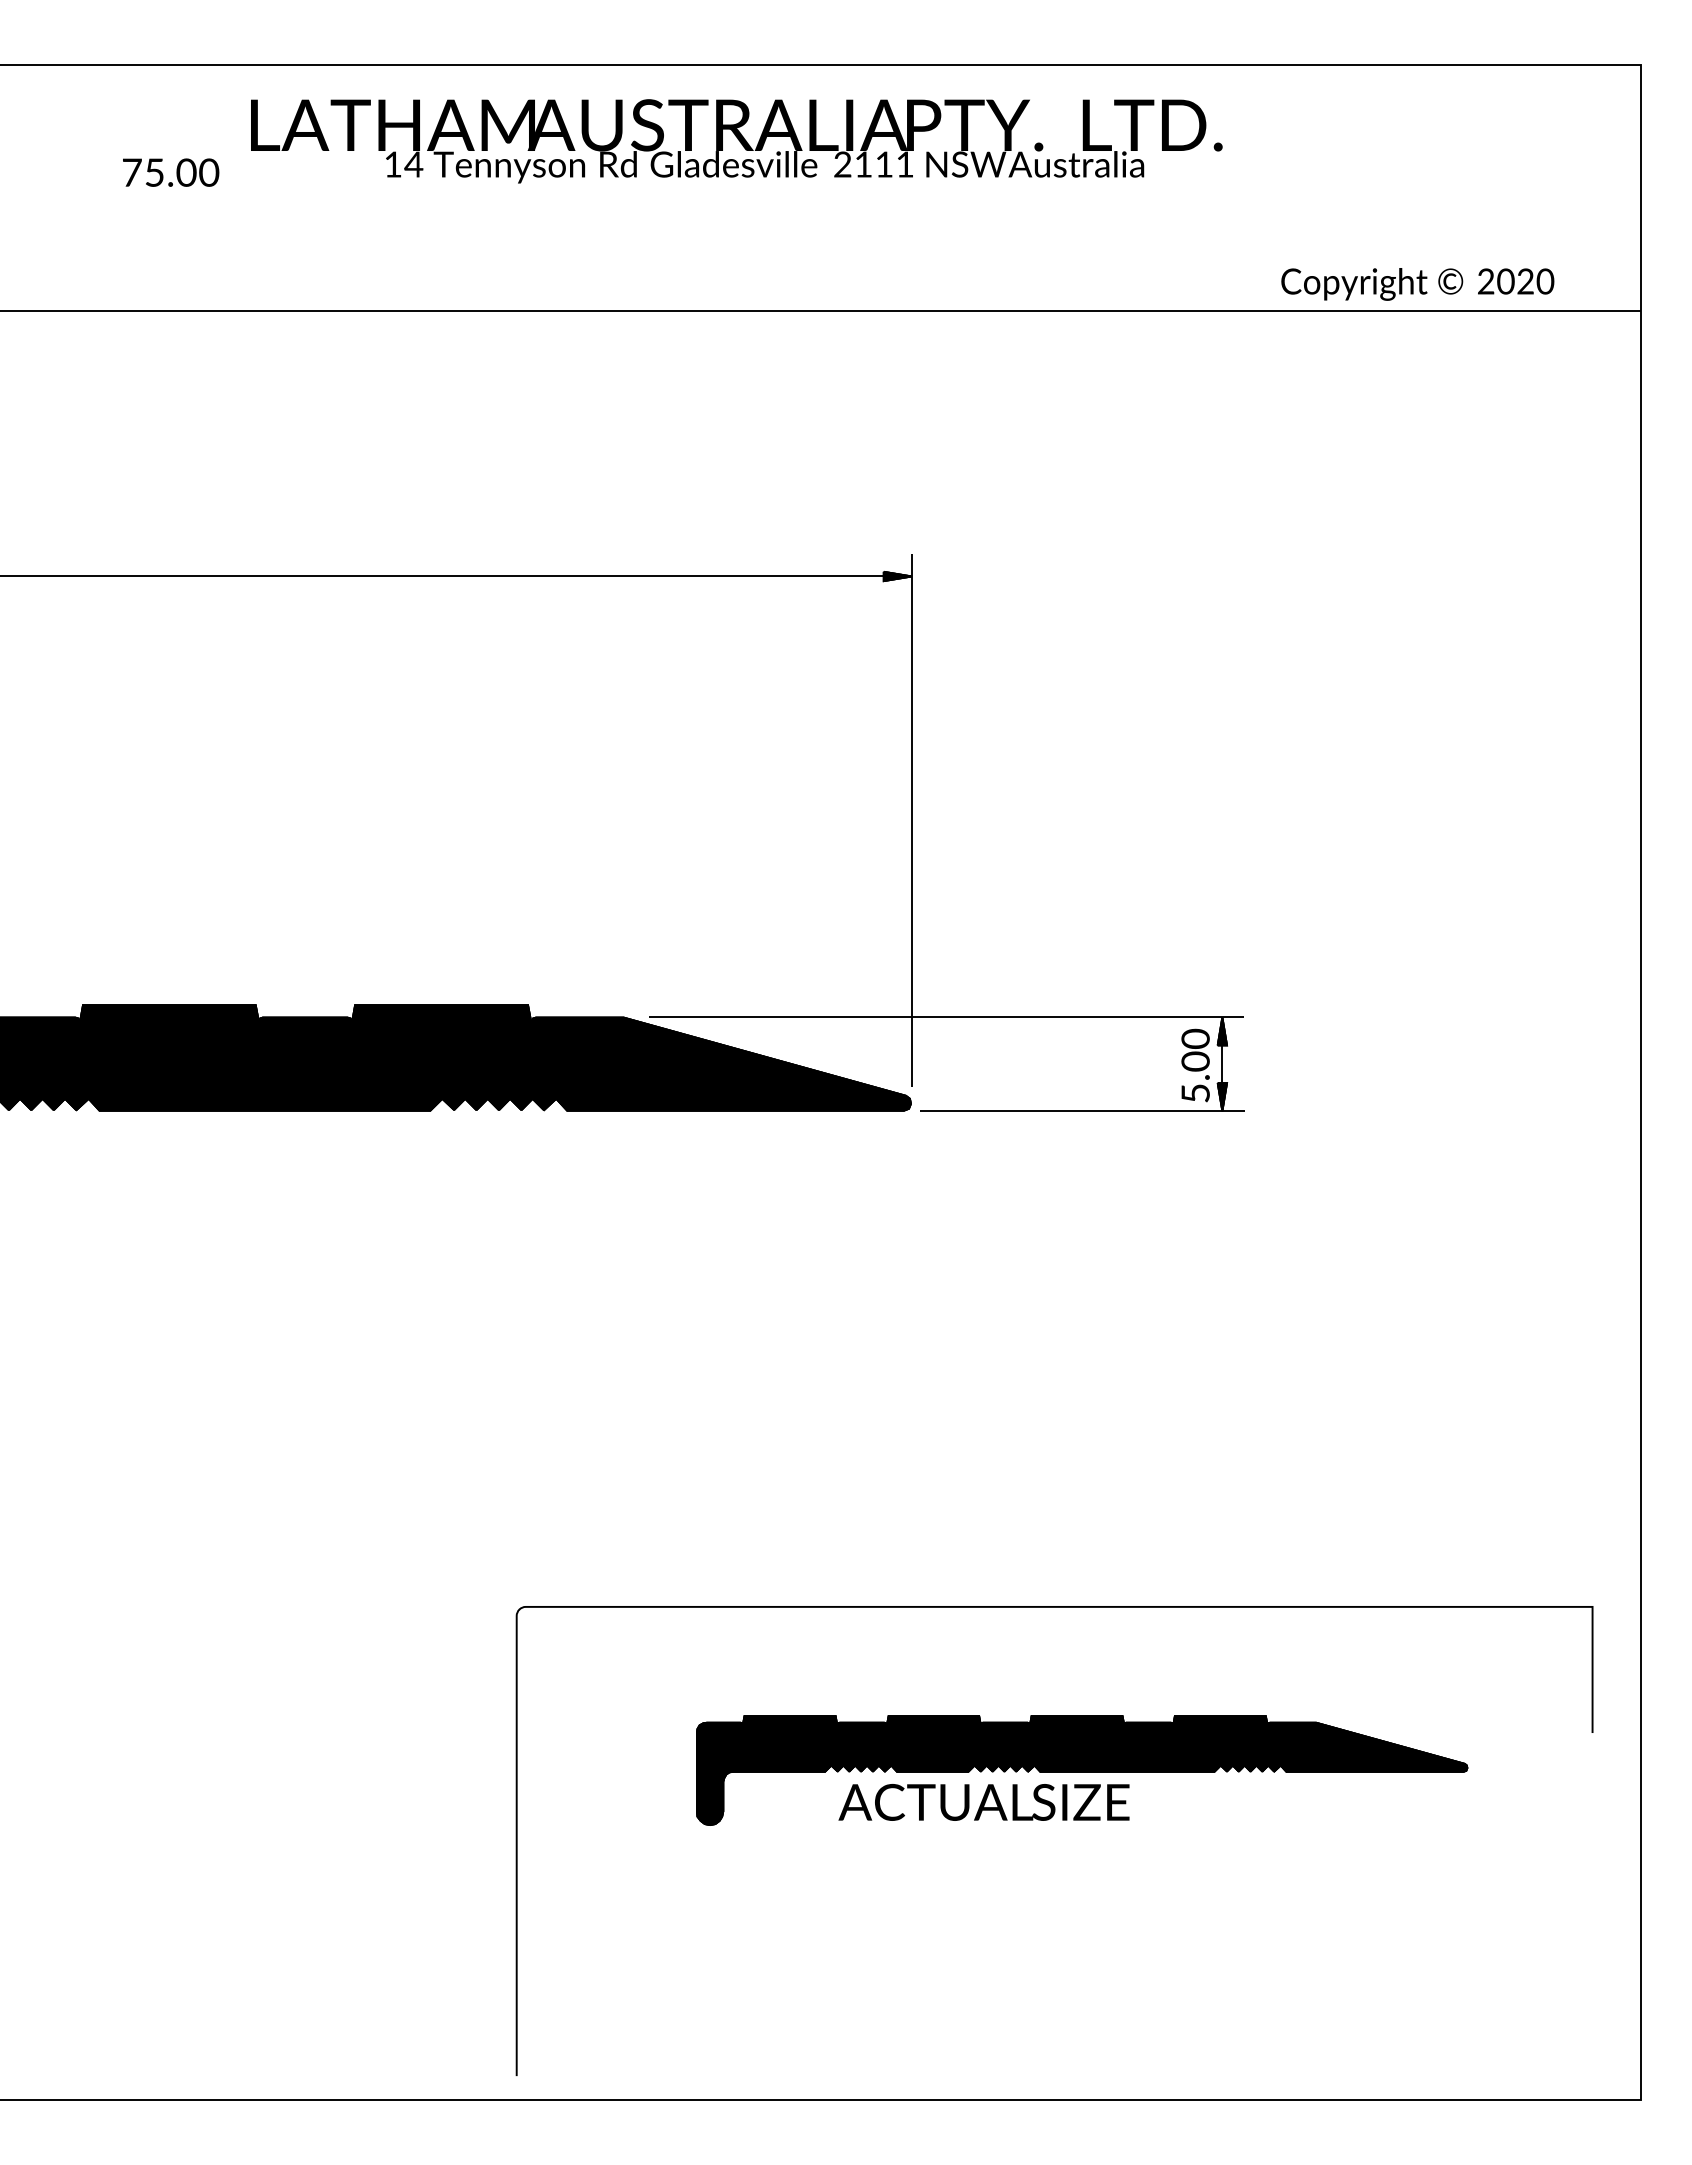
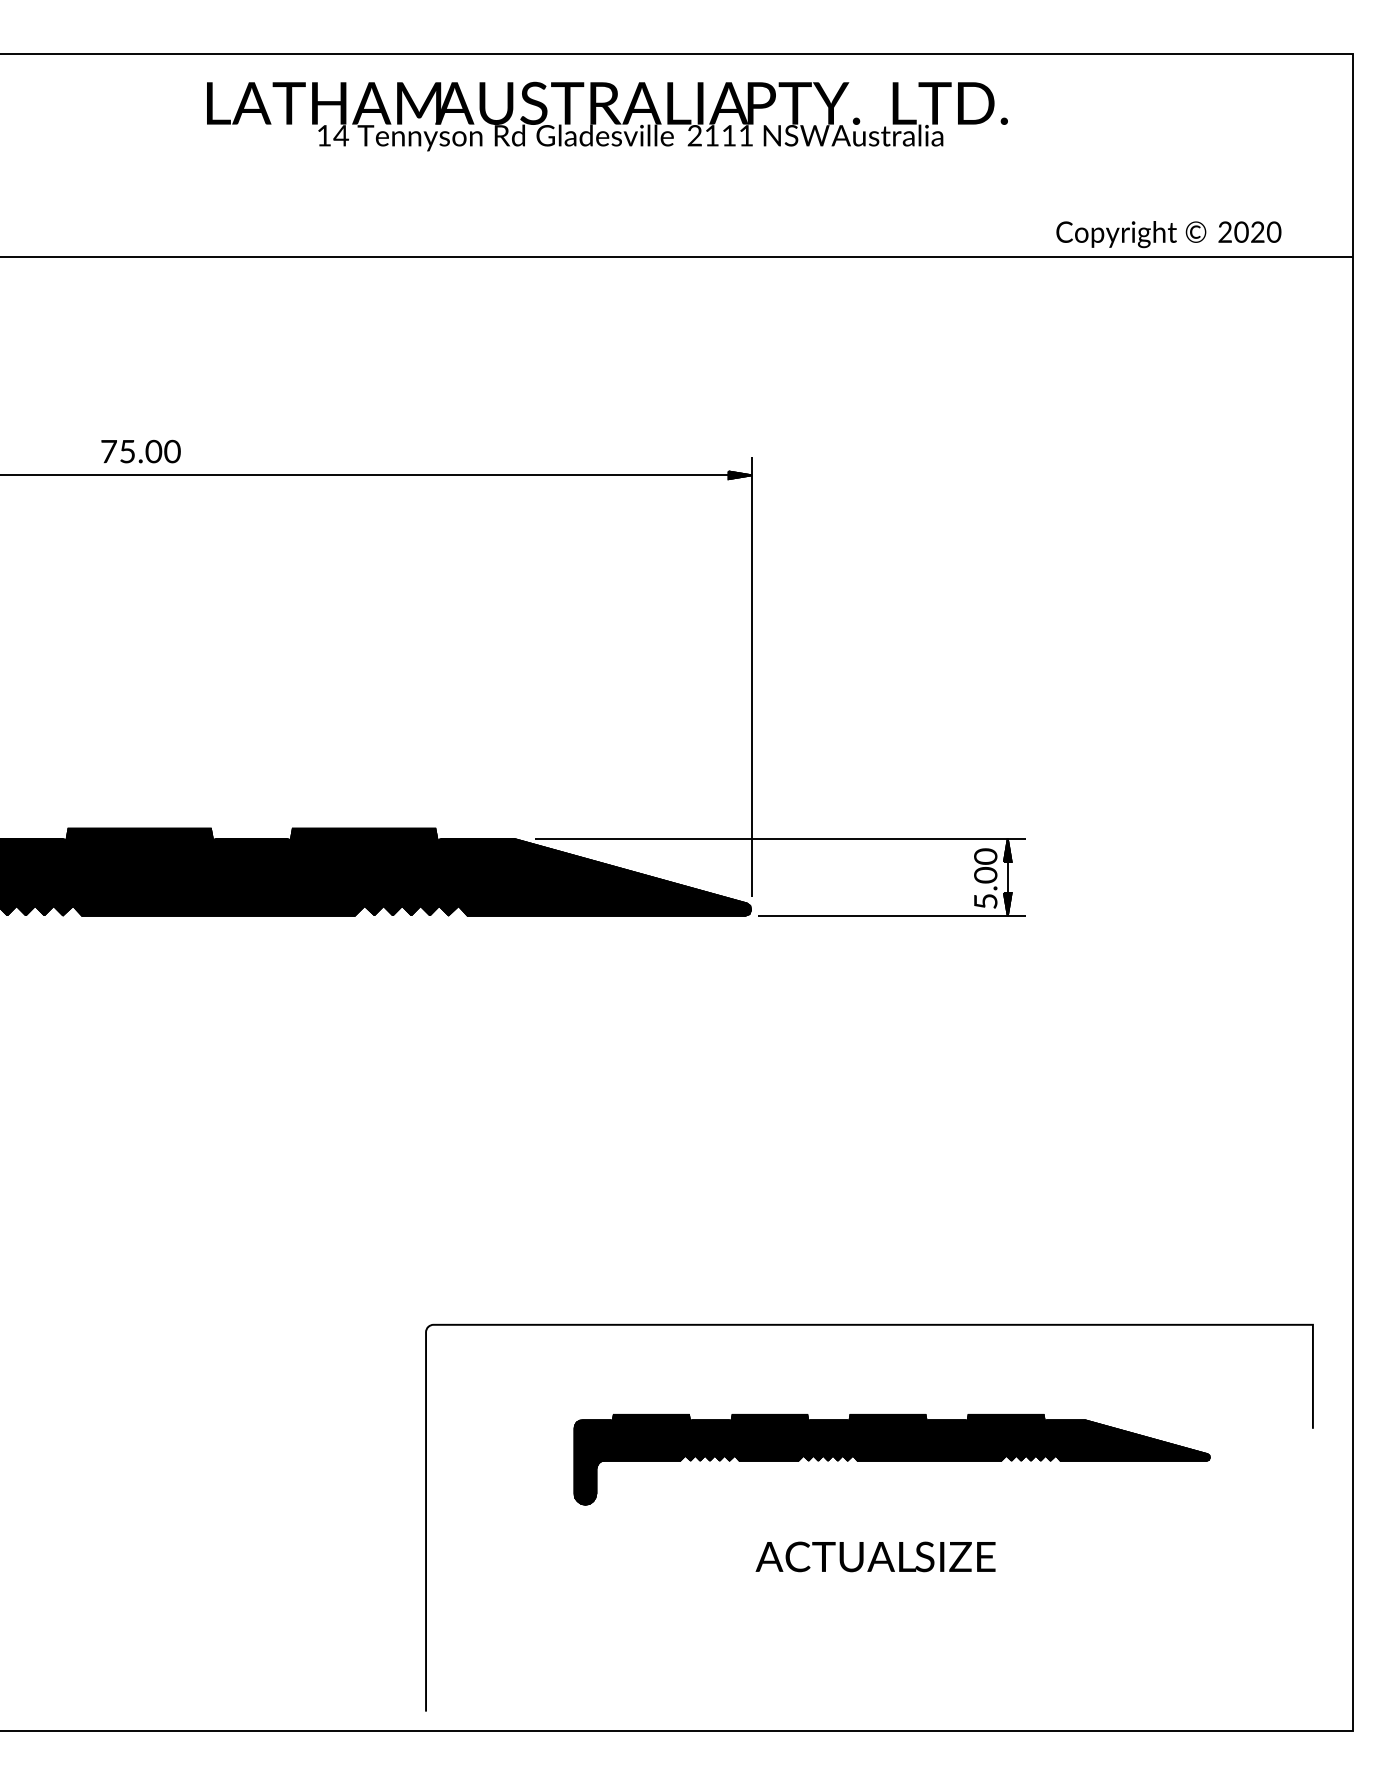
text: (171, 172) -> (141, 451), moved
text: (983, 1802) -> (875, 1556), moved

